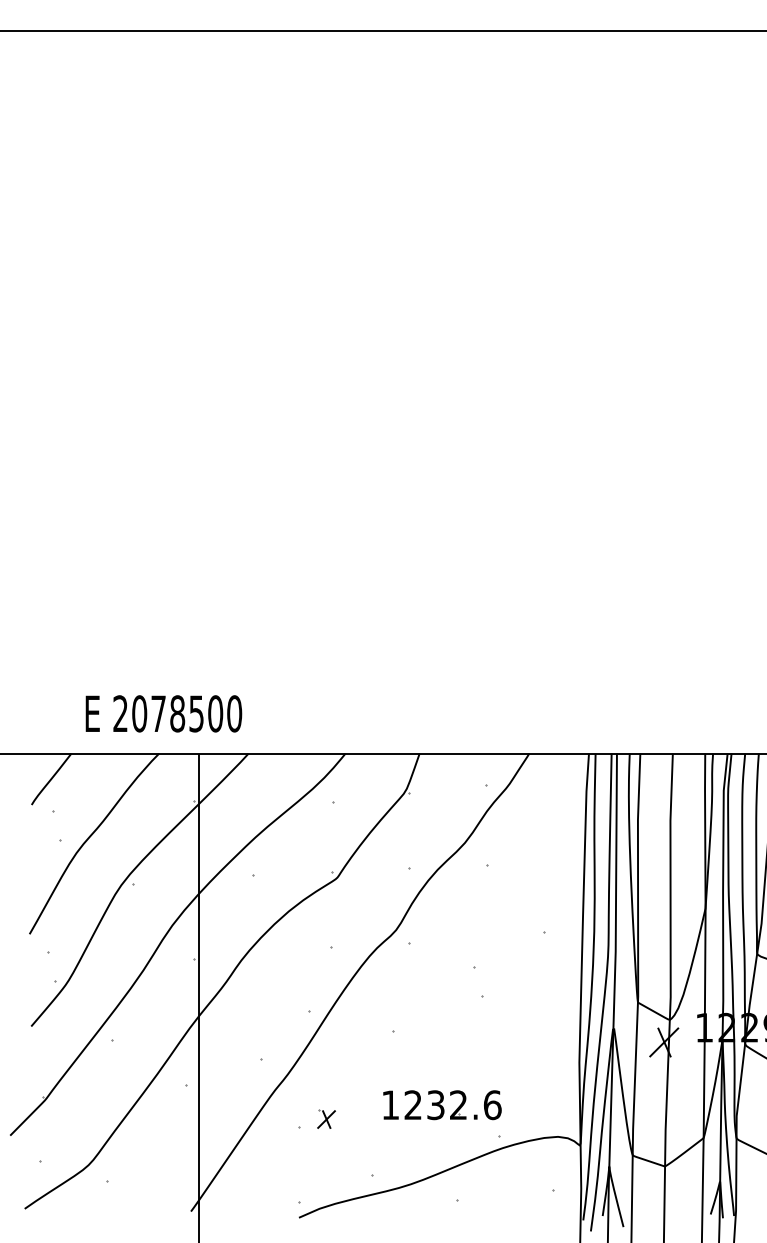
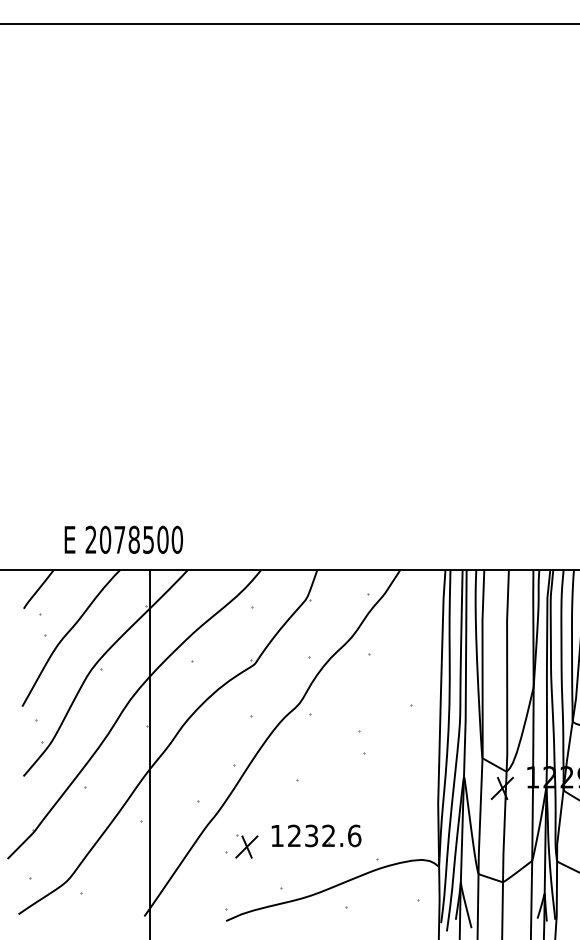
part: (442, 1104) -> (316, 835), moved
part: (326, 1119) -> (246, 846), size x1.67

